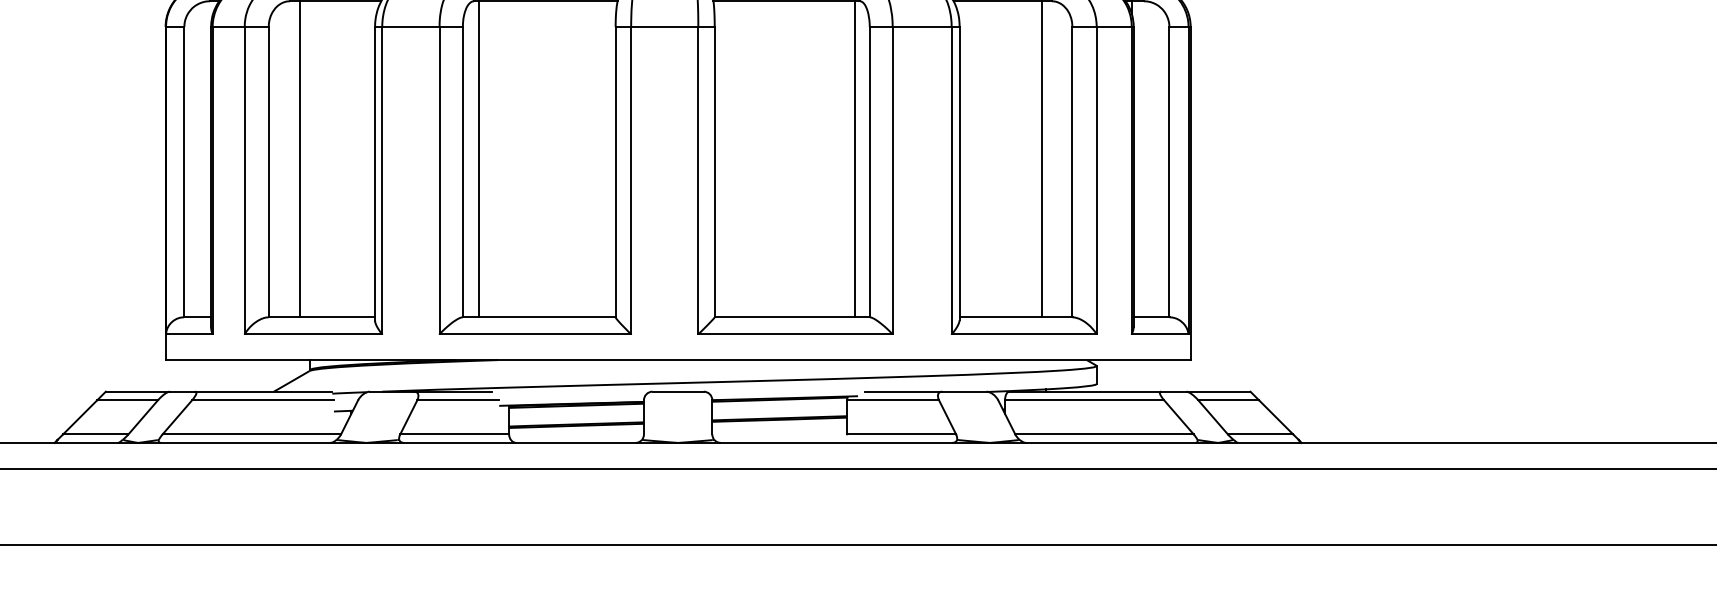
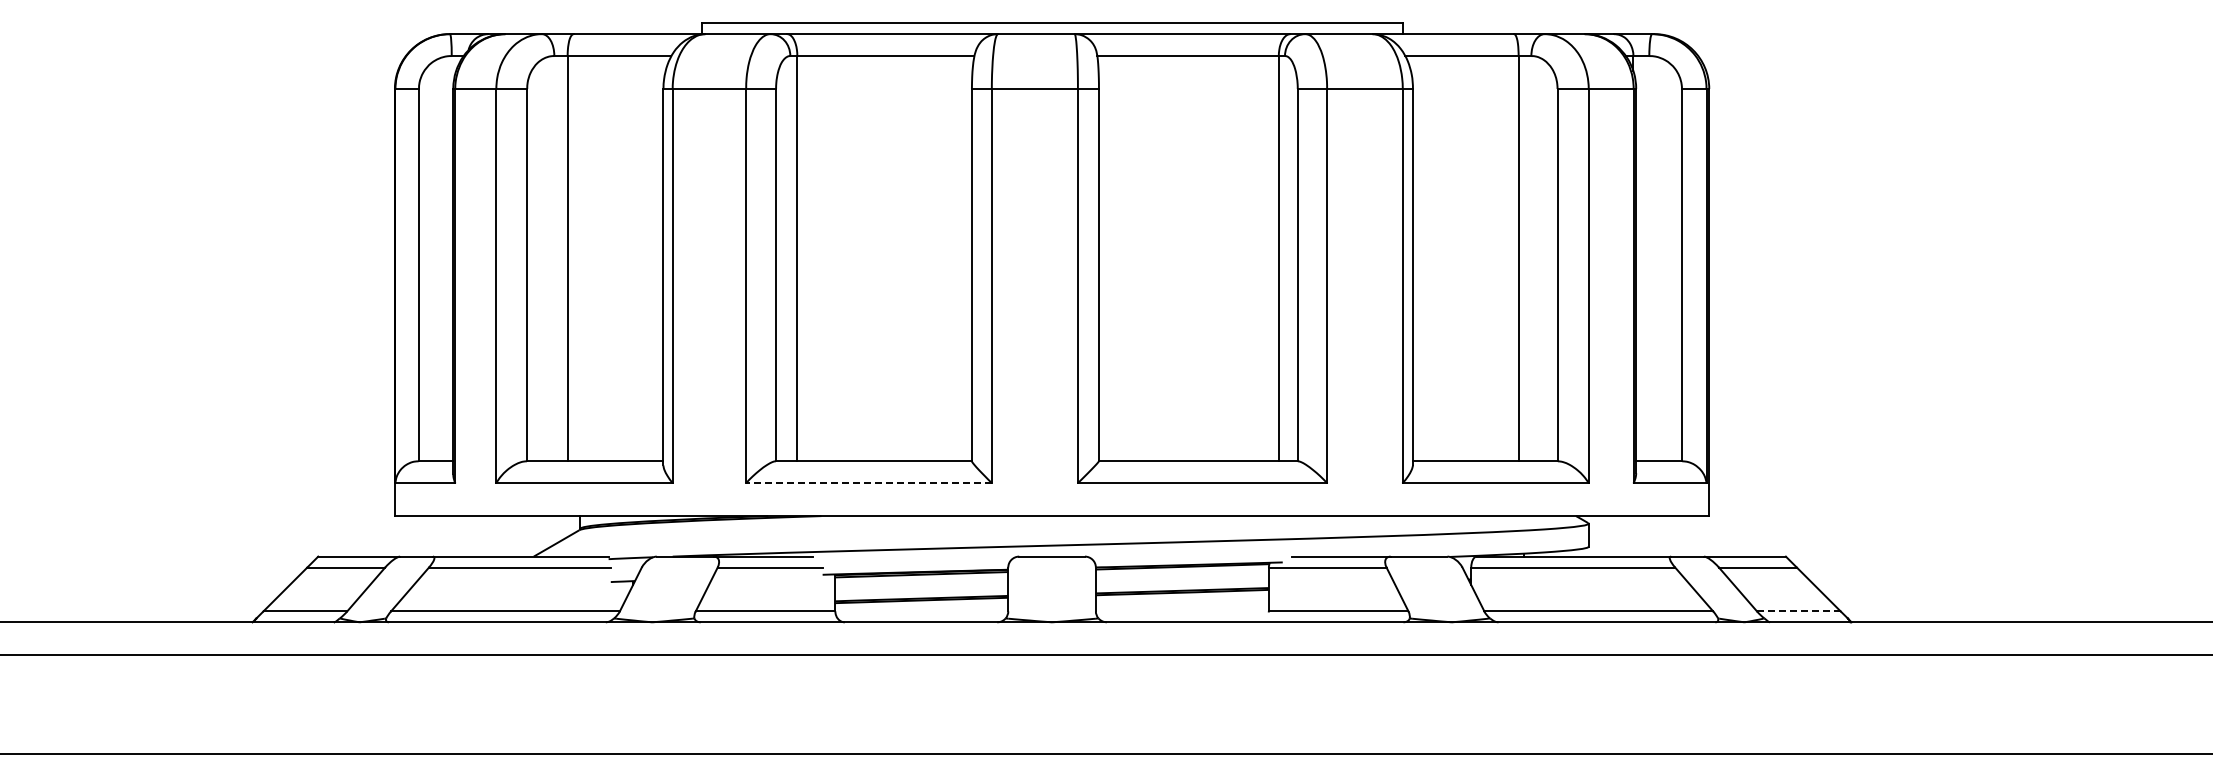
line: (535, 334) -> (869, 483), solid -> dashed
line: (1260, 434) -> (1798, 611), solid -> dashed

